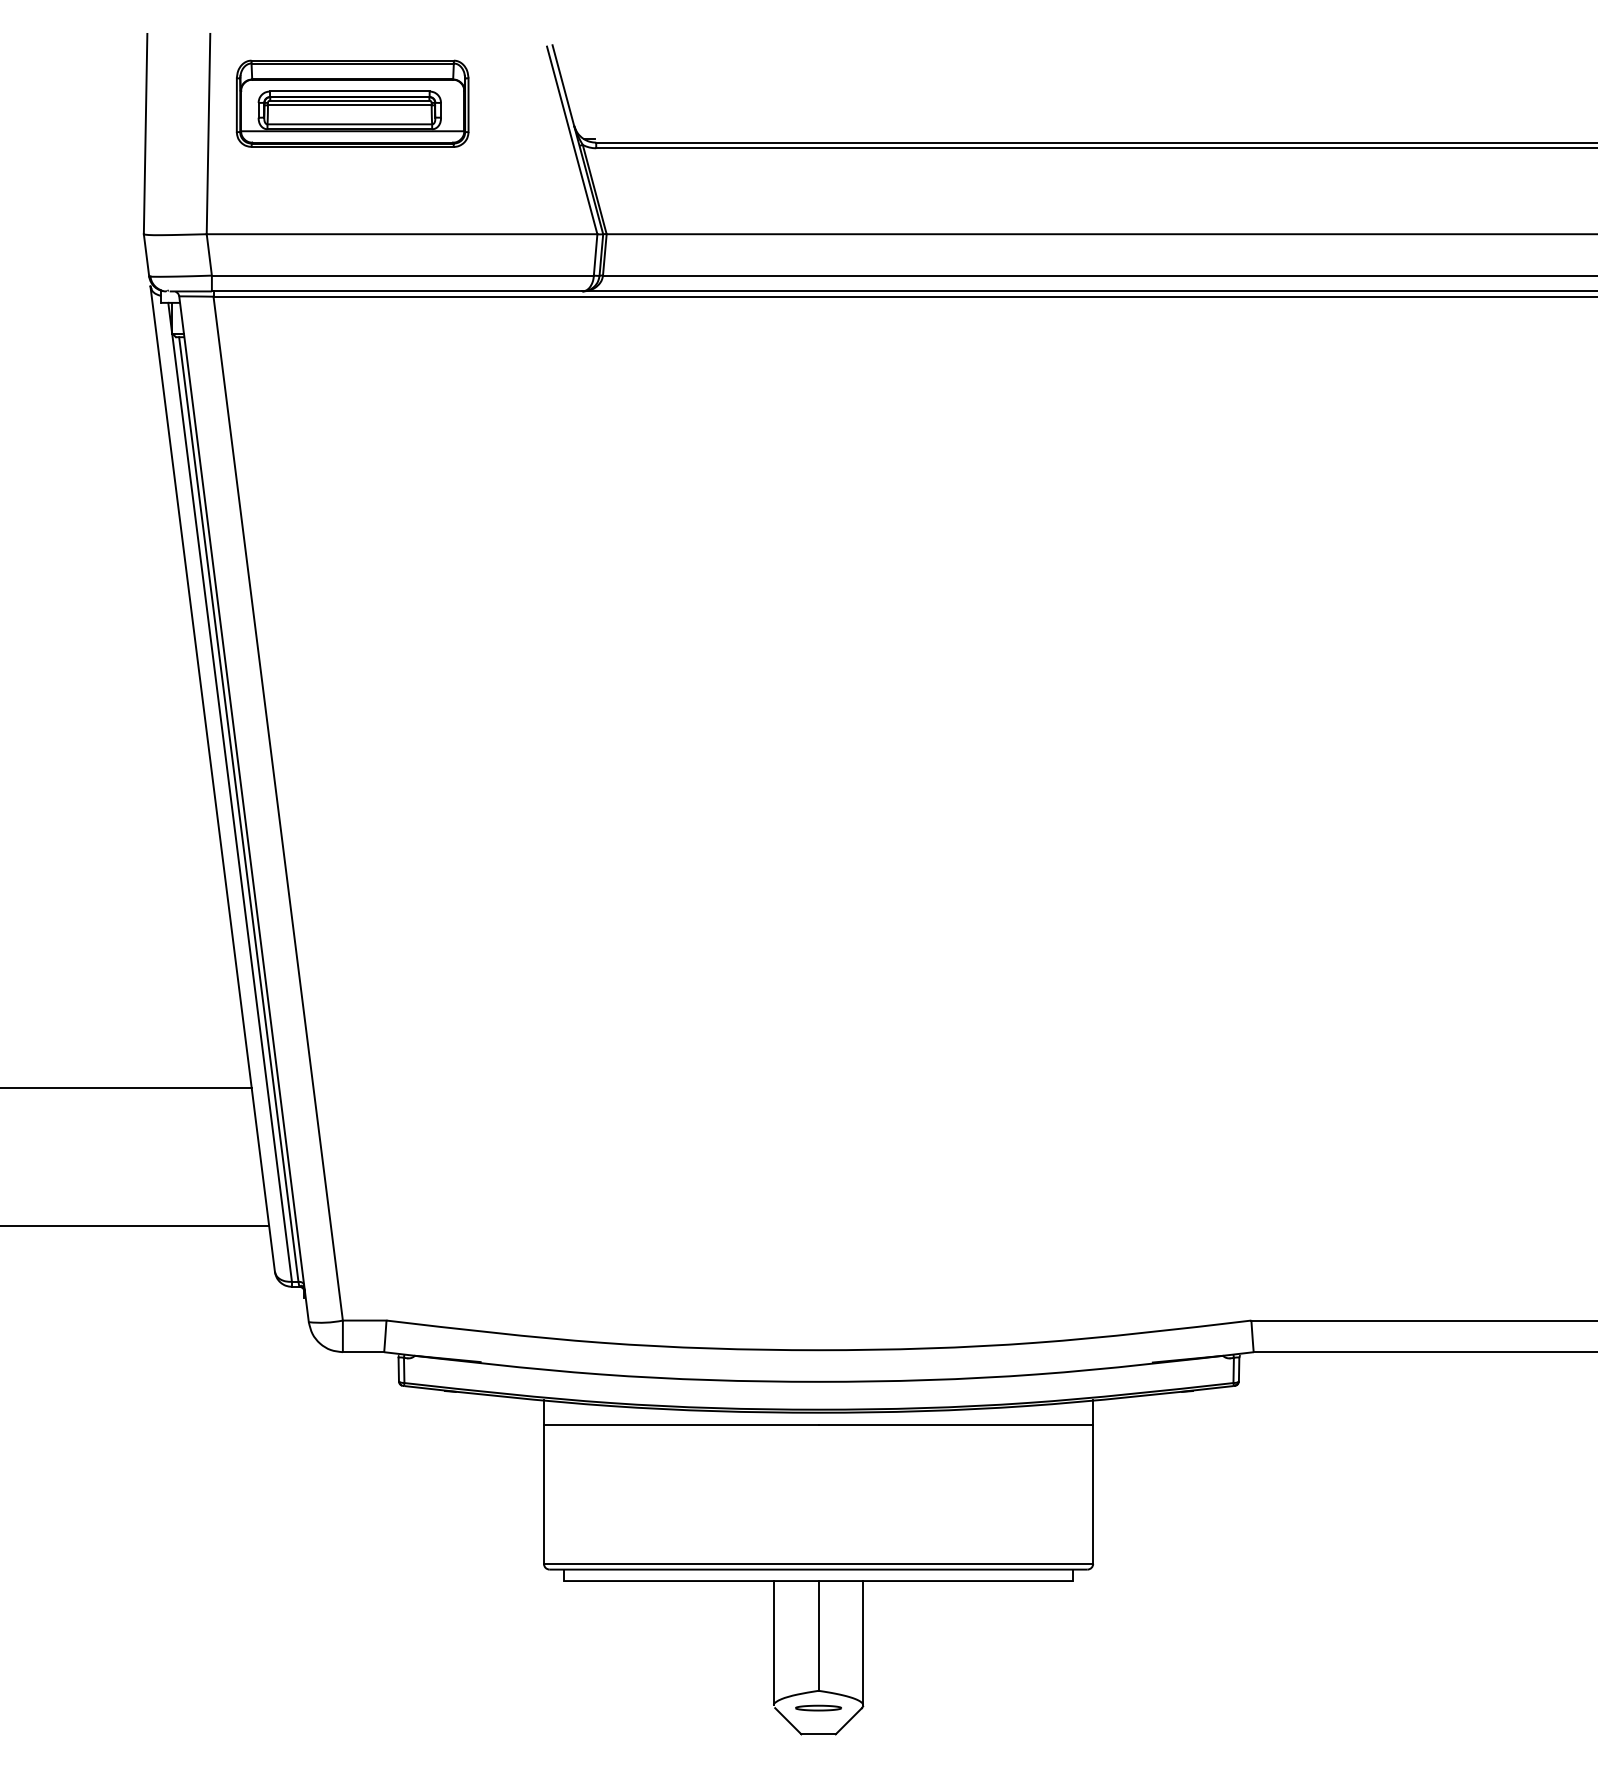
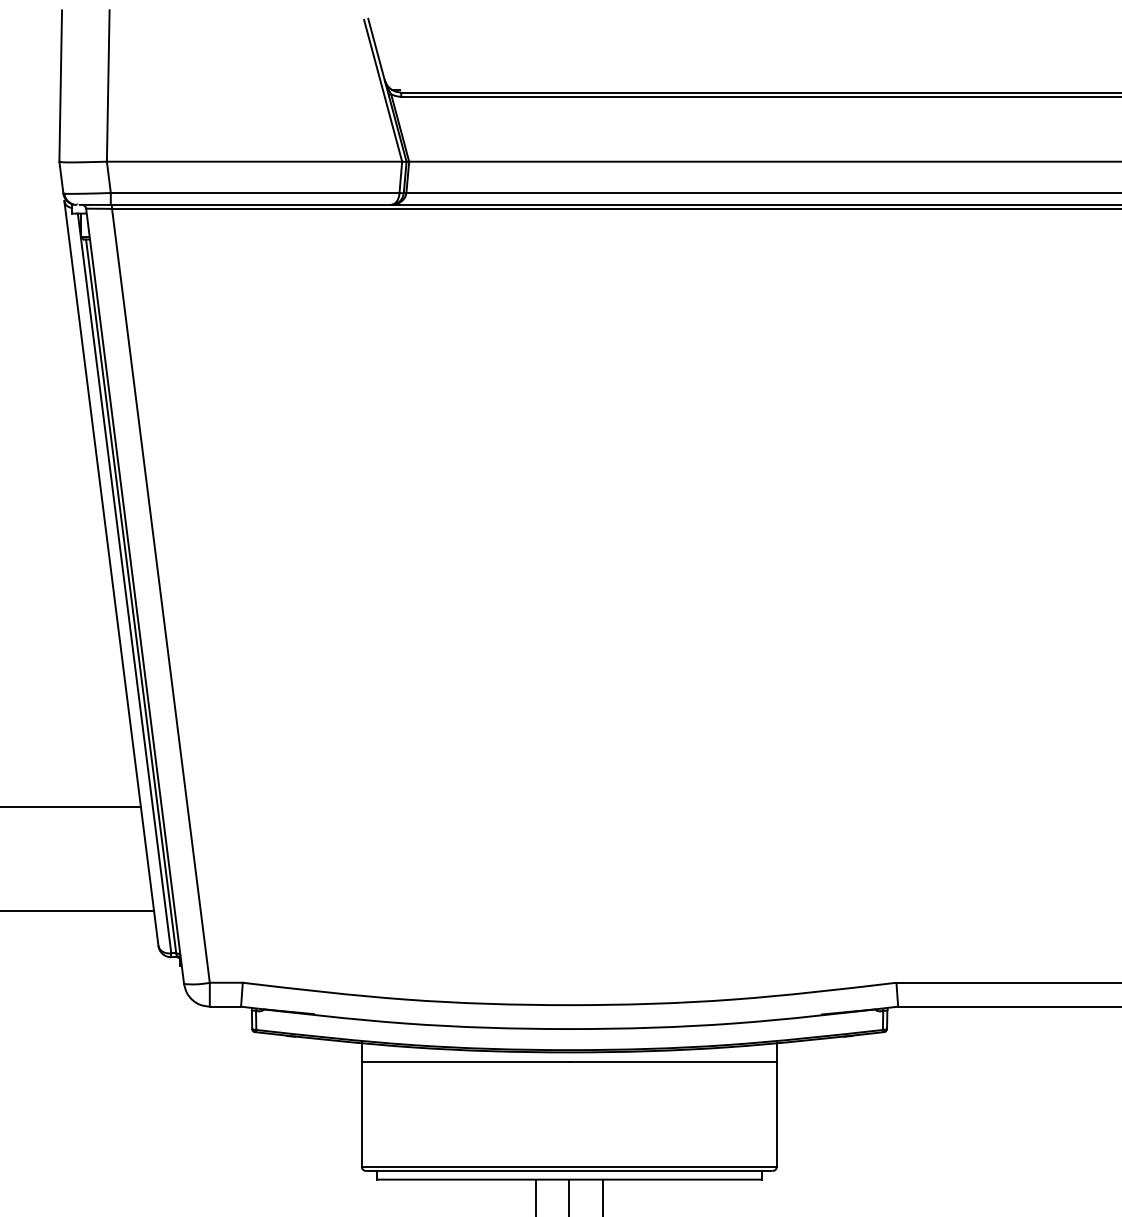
part: (352, 103) -> (217, 62), removed

